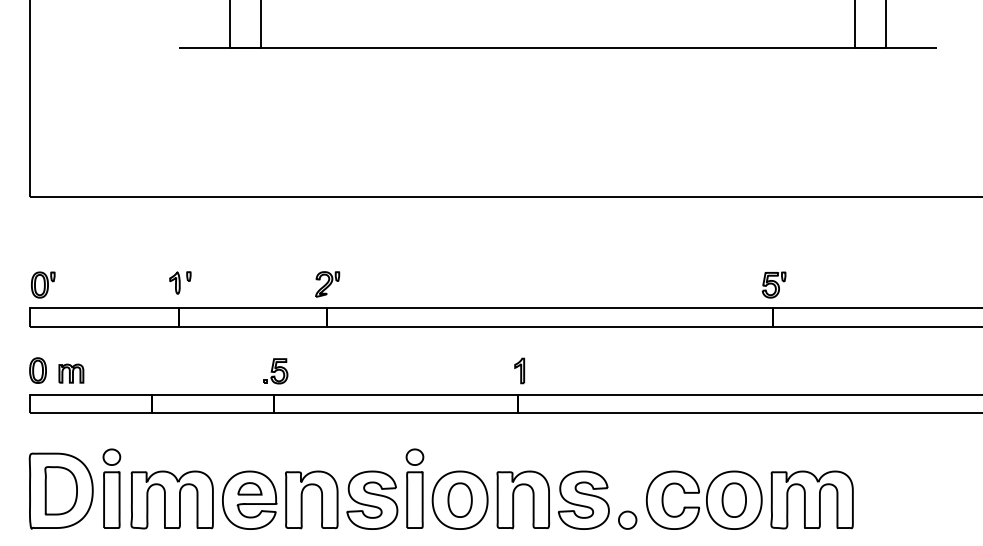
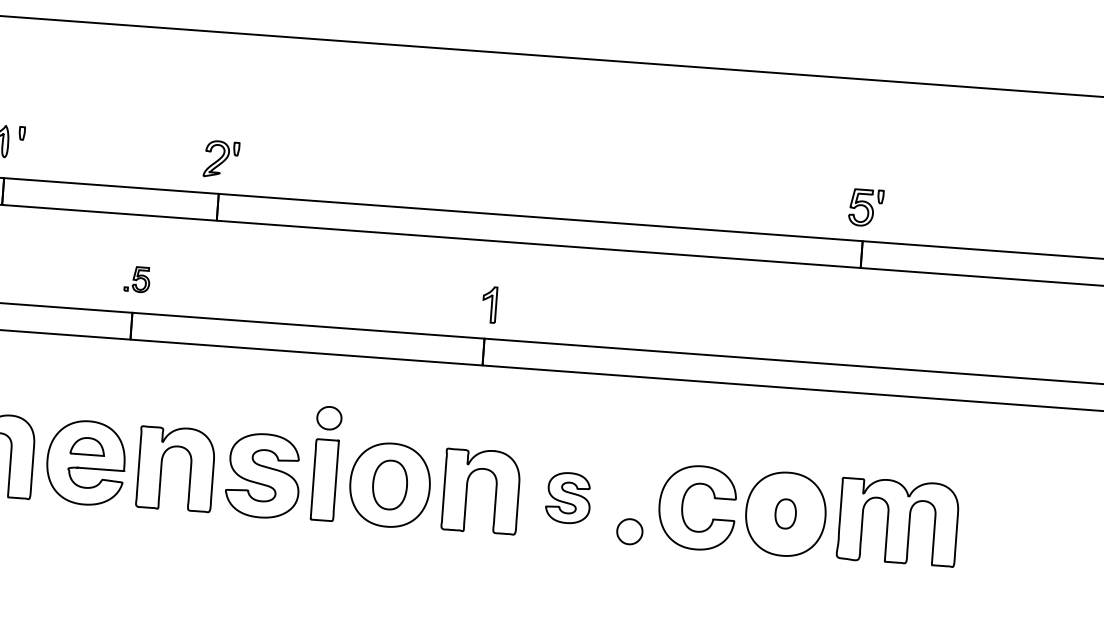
part: (275, 371) -> (137, 279), size x0.7
part: (583, 499) -> (568, 497), size x0.6
part: (733, 499) -> (784, 513), size x0.6

